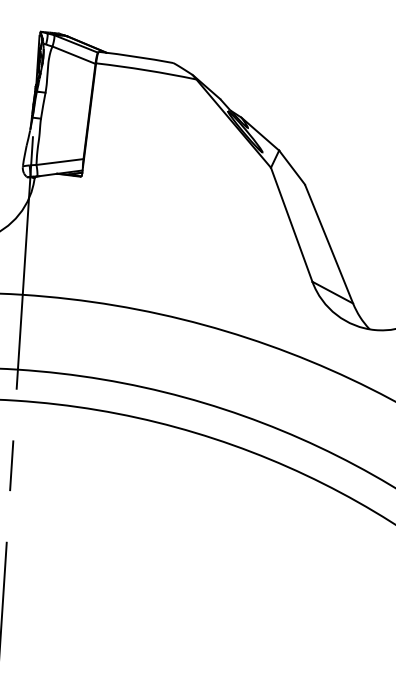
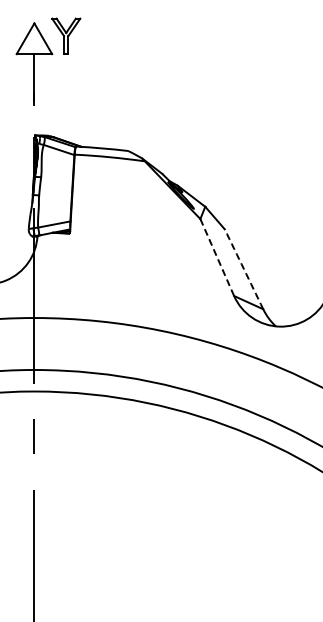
line: (291, 226) -> (217, 258), solid -> dashed
arc: (328, 244) -> (243, 269), solid -> dashed

